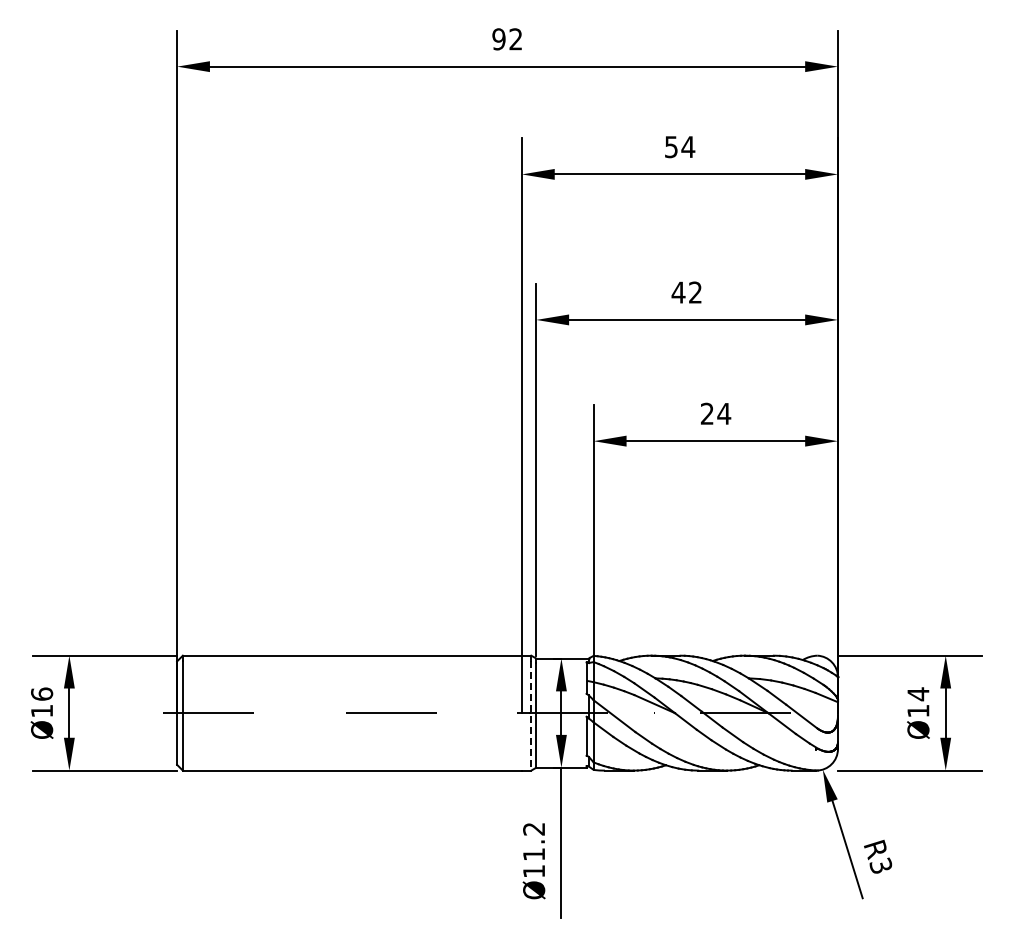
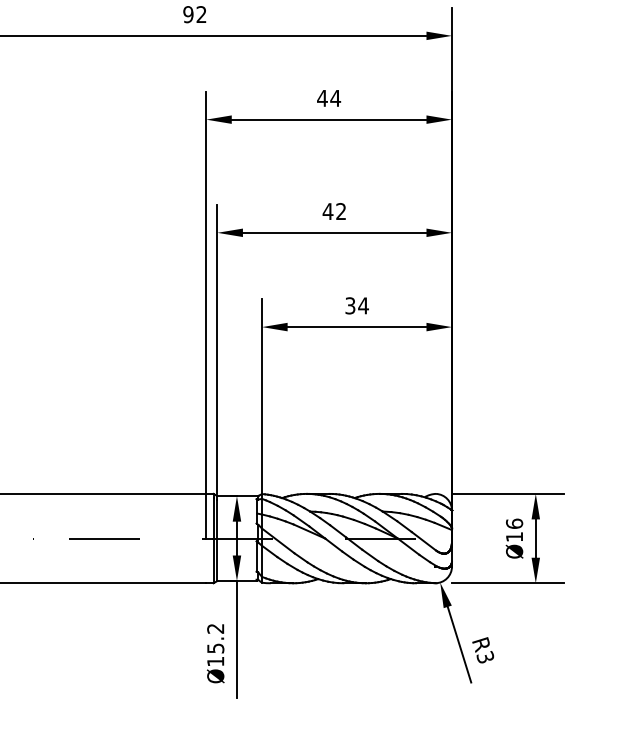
text: (671, 147) -> (322, 98), 54 -> 44
text: (707, 413) -> (350, 305), 24 -> 34
text: (918, 694) -> (514, 524), Ø14 -> Ø16
line: (531, 715) -> (213, 540), dashed -> solid
text: (534, 854) -> (216, 648), Ø11.2 -> Ø15.2

